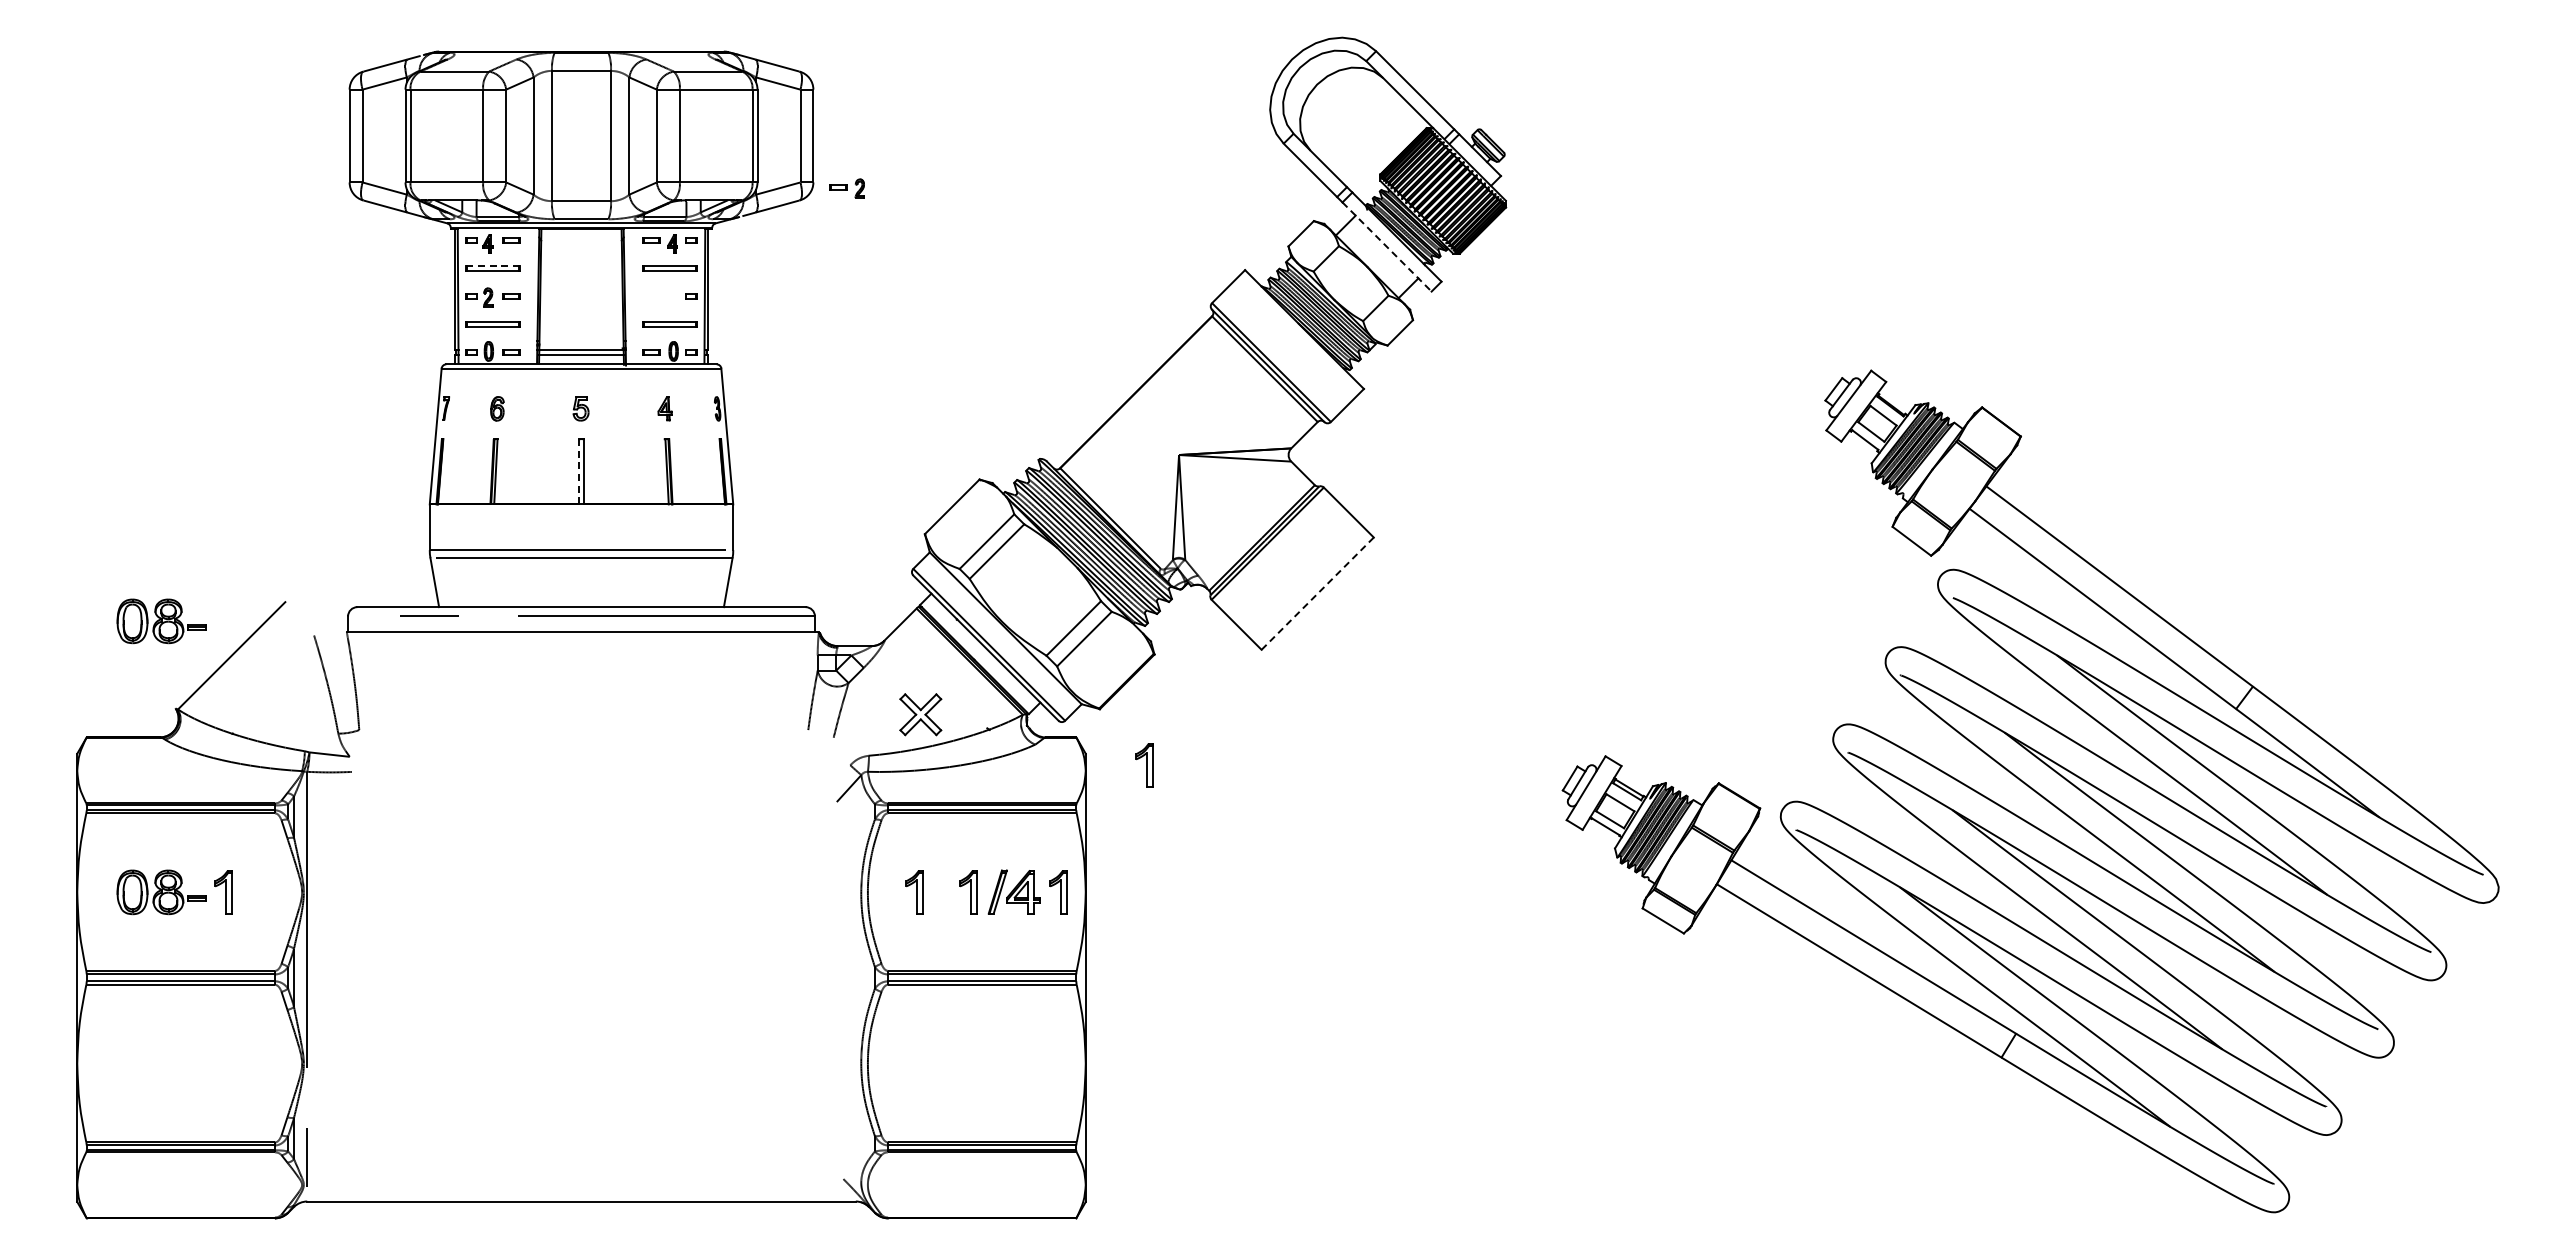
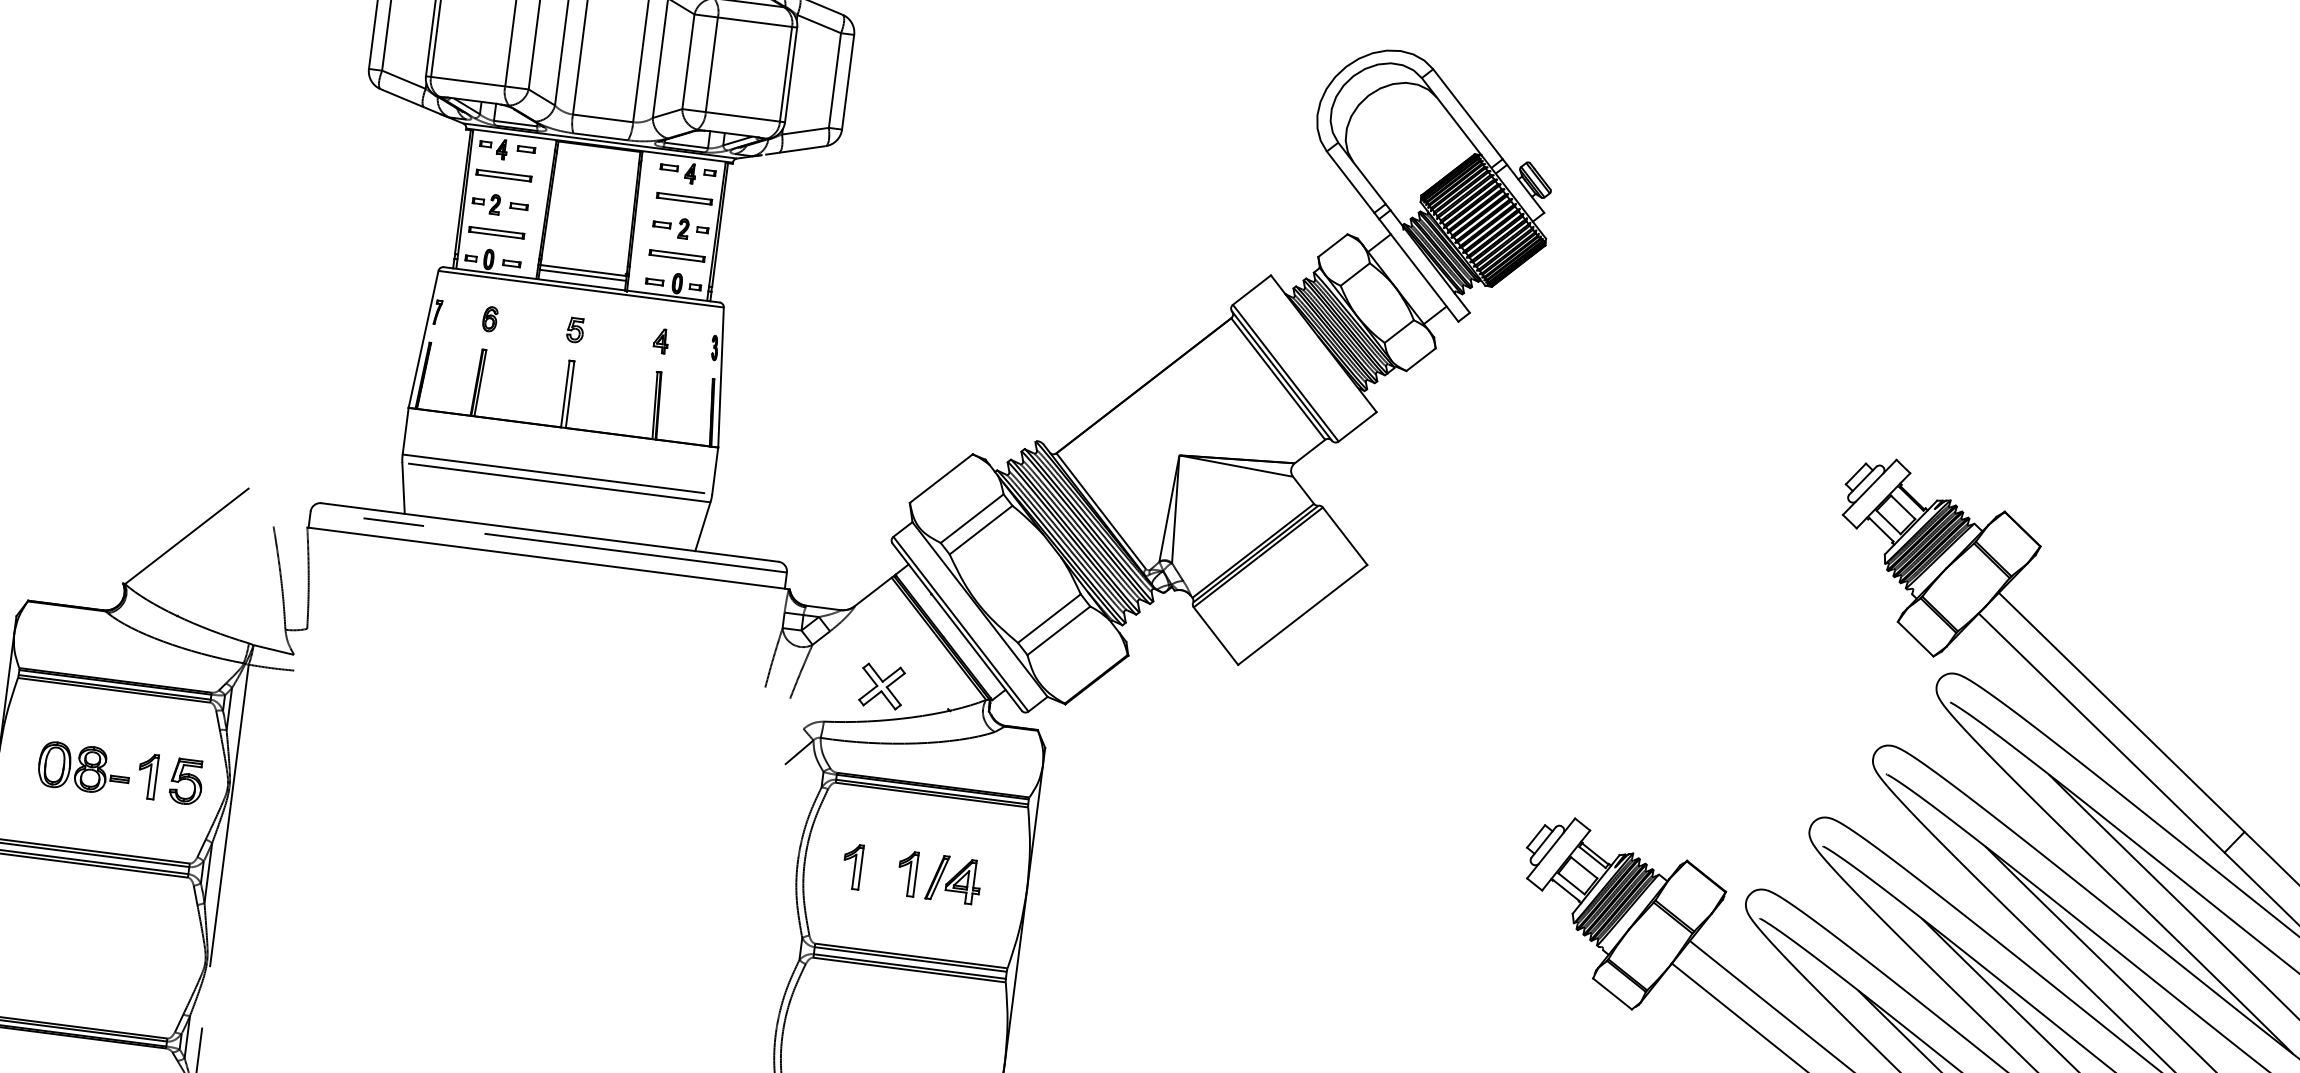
part: (846, 188) -> (670, 226), moved
line: (1387, 247) -> (1419, 270), dashed -> solid
line: (493, 266) -> (504, 173), dashed -> solid
line: (579, 471) -> (565, 393), dashed -> solid
line: (1317, 594) -> (1302, 615), dashed -> solid
part: (161, 621) -> (119, 492), removed
part: (1144, 765) -> (1103, 767), removed
part: (261, 892) -> (186, 781), added
part: (1058, 892) -> (999, 885), removed

